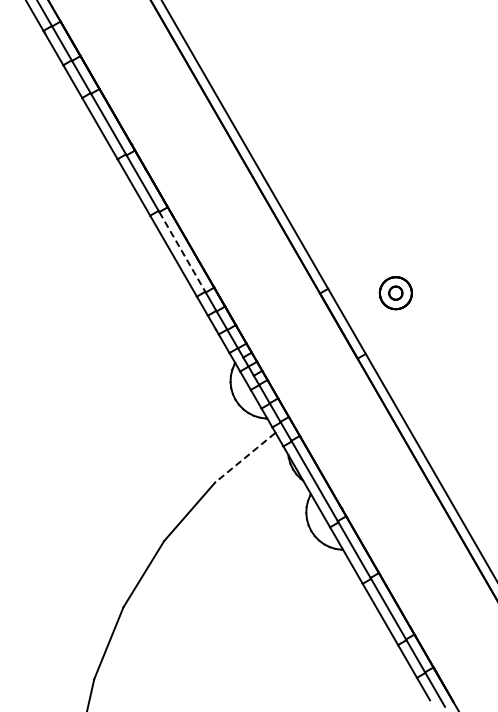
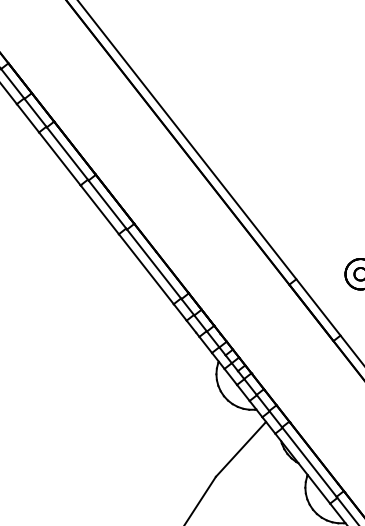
line: (182, 252) -> (154, 264), dashed -> solid
line: (245, 457) -> (241, 449), dashed -> solid

